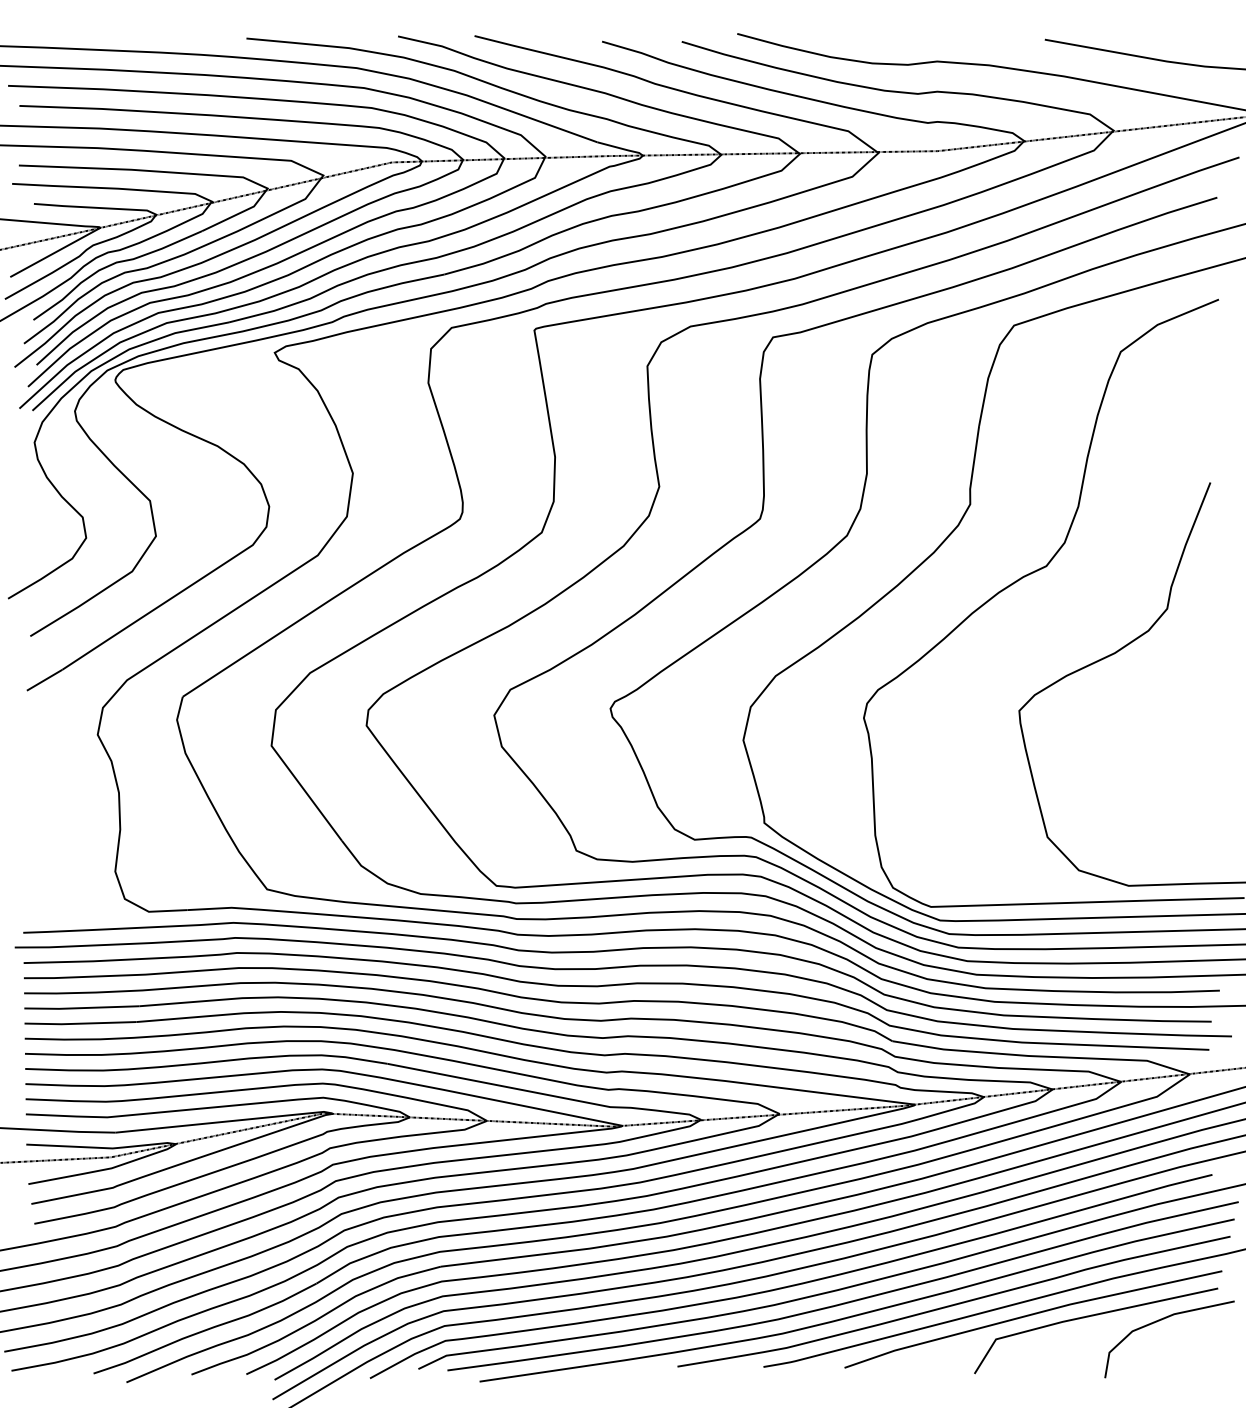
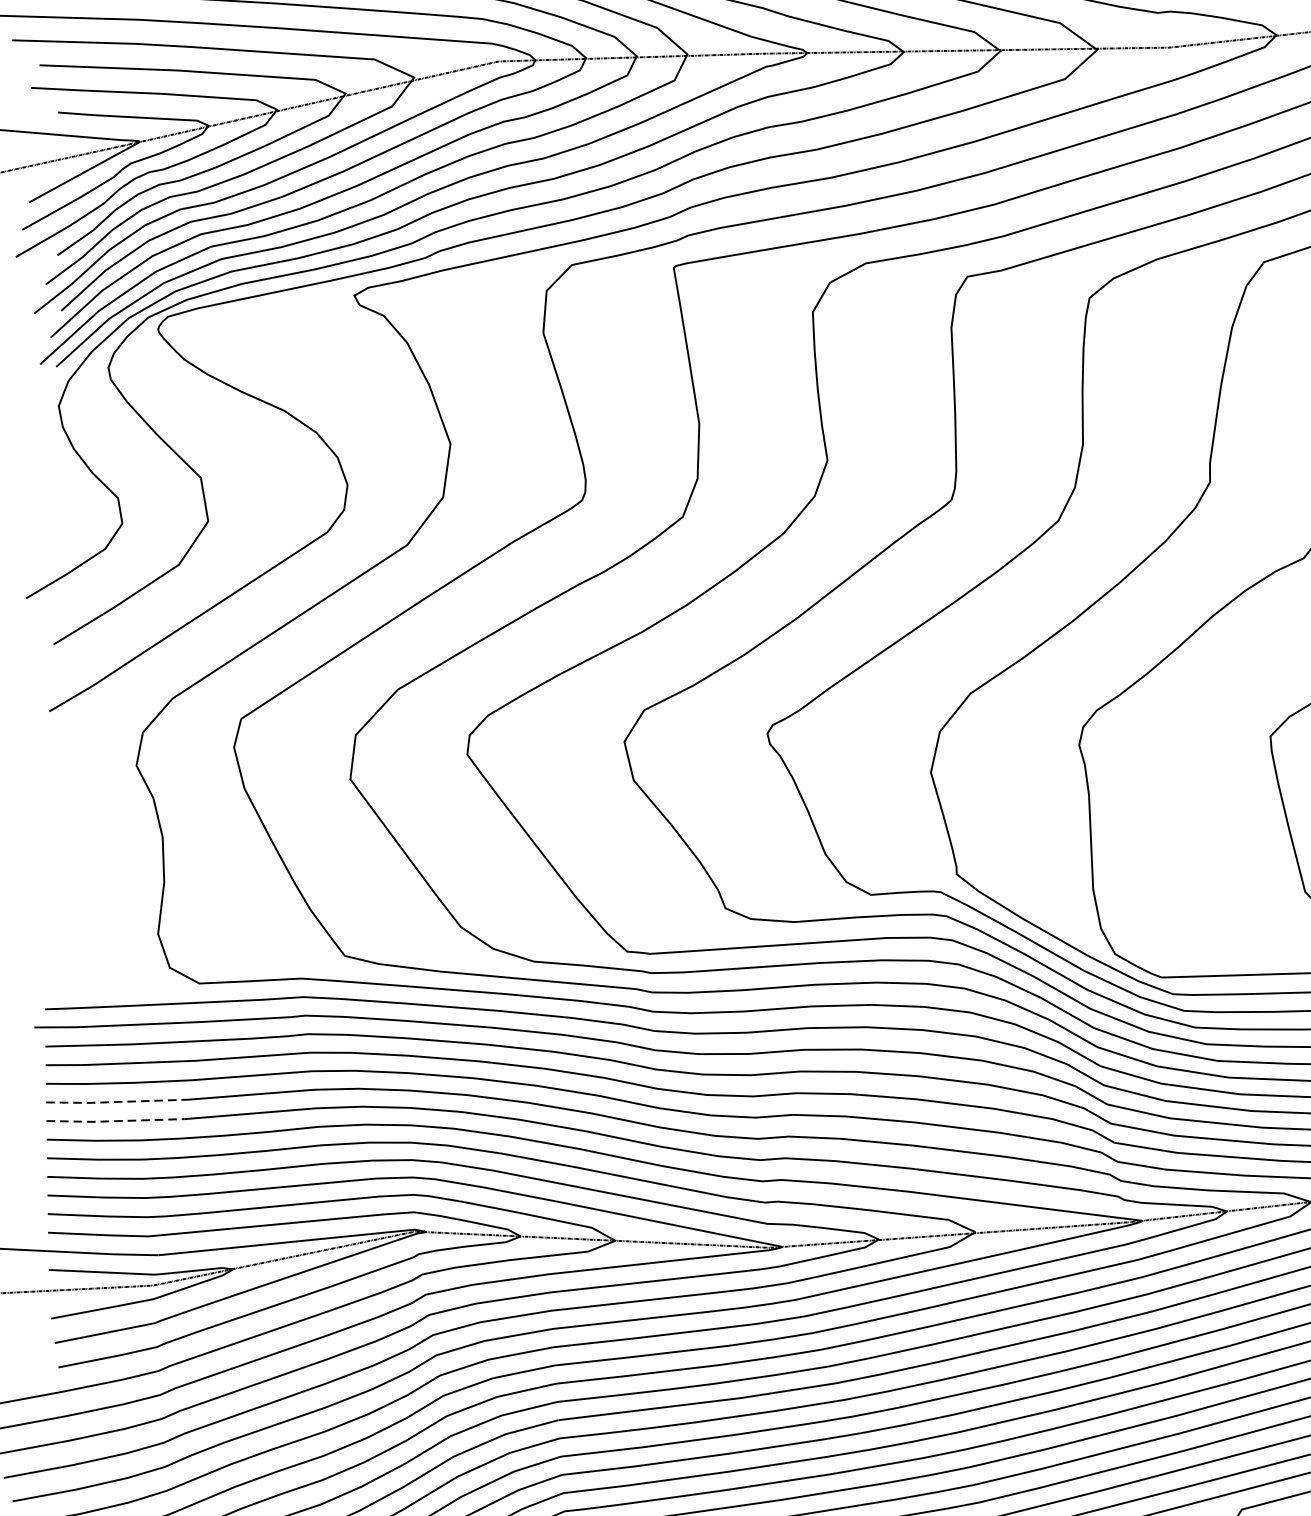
line: (81, 1008) -> (116, 1102), solid -> dashed
line: (80, 1023) -> (115, 1120), solid -> dashed

